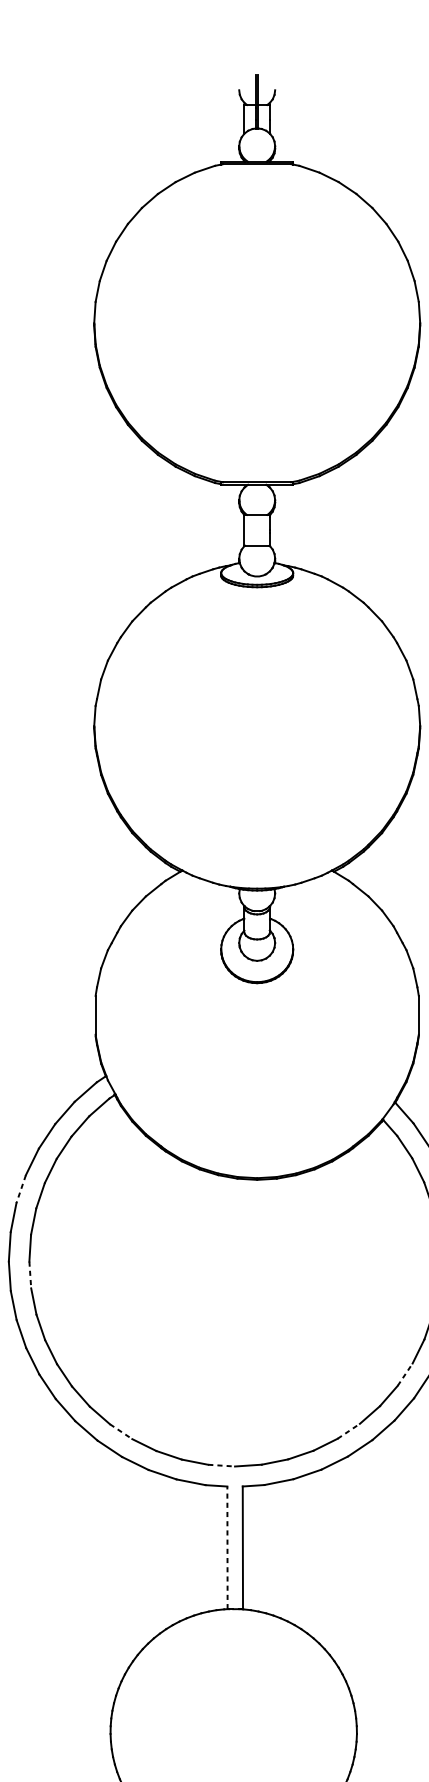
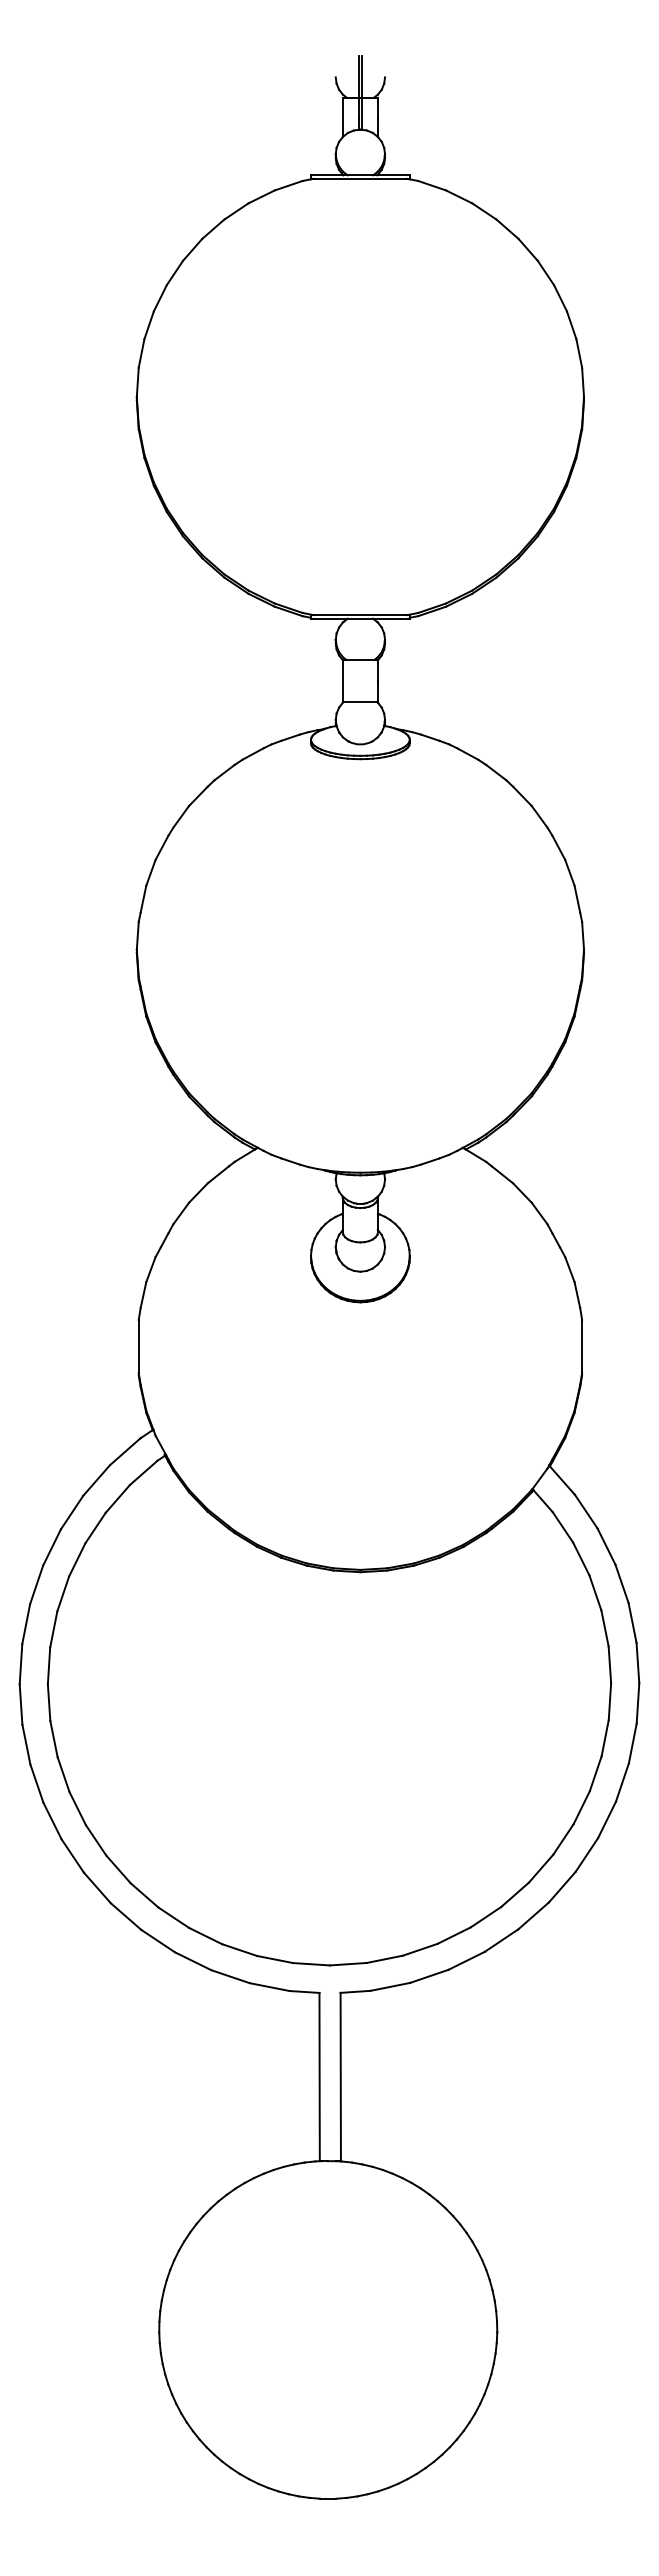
line: (21, 1189) -> (36, 1585), dashed -> solid
line: (30, 1275) -> (49, 1703), dashed -> solid
line: (405, 1374) -> (563, 1839), dashed -> solid
line: (349, 1430) -> (486, 1916), dashed -> solid
line: (121, 1432) -> (174, 1918), dashed -> solid
line: (222, 1465) -> (312, 1964), dashed -> solid
line: (227, 1547) -> (319, 2076), dashed -> solid

